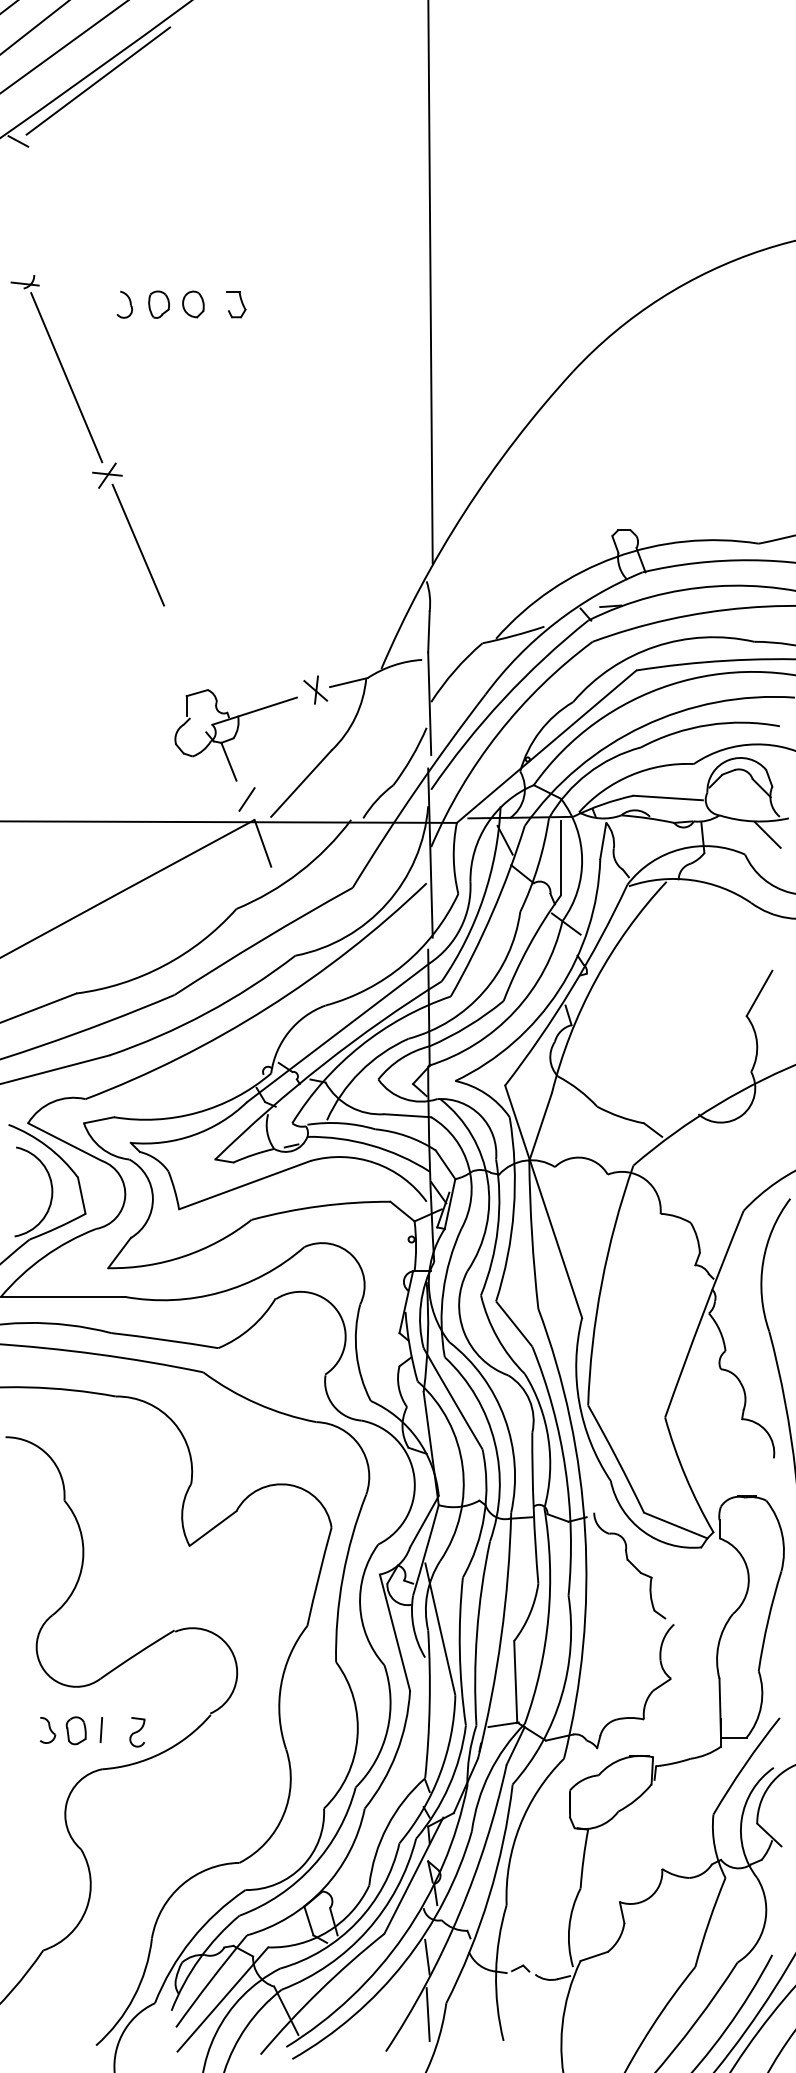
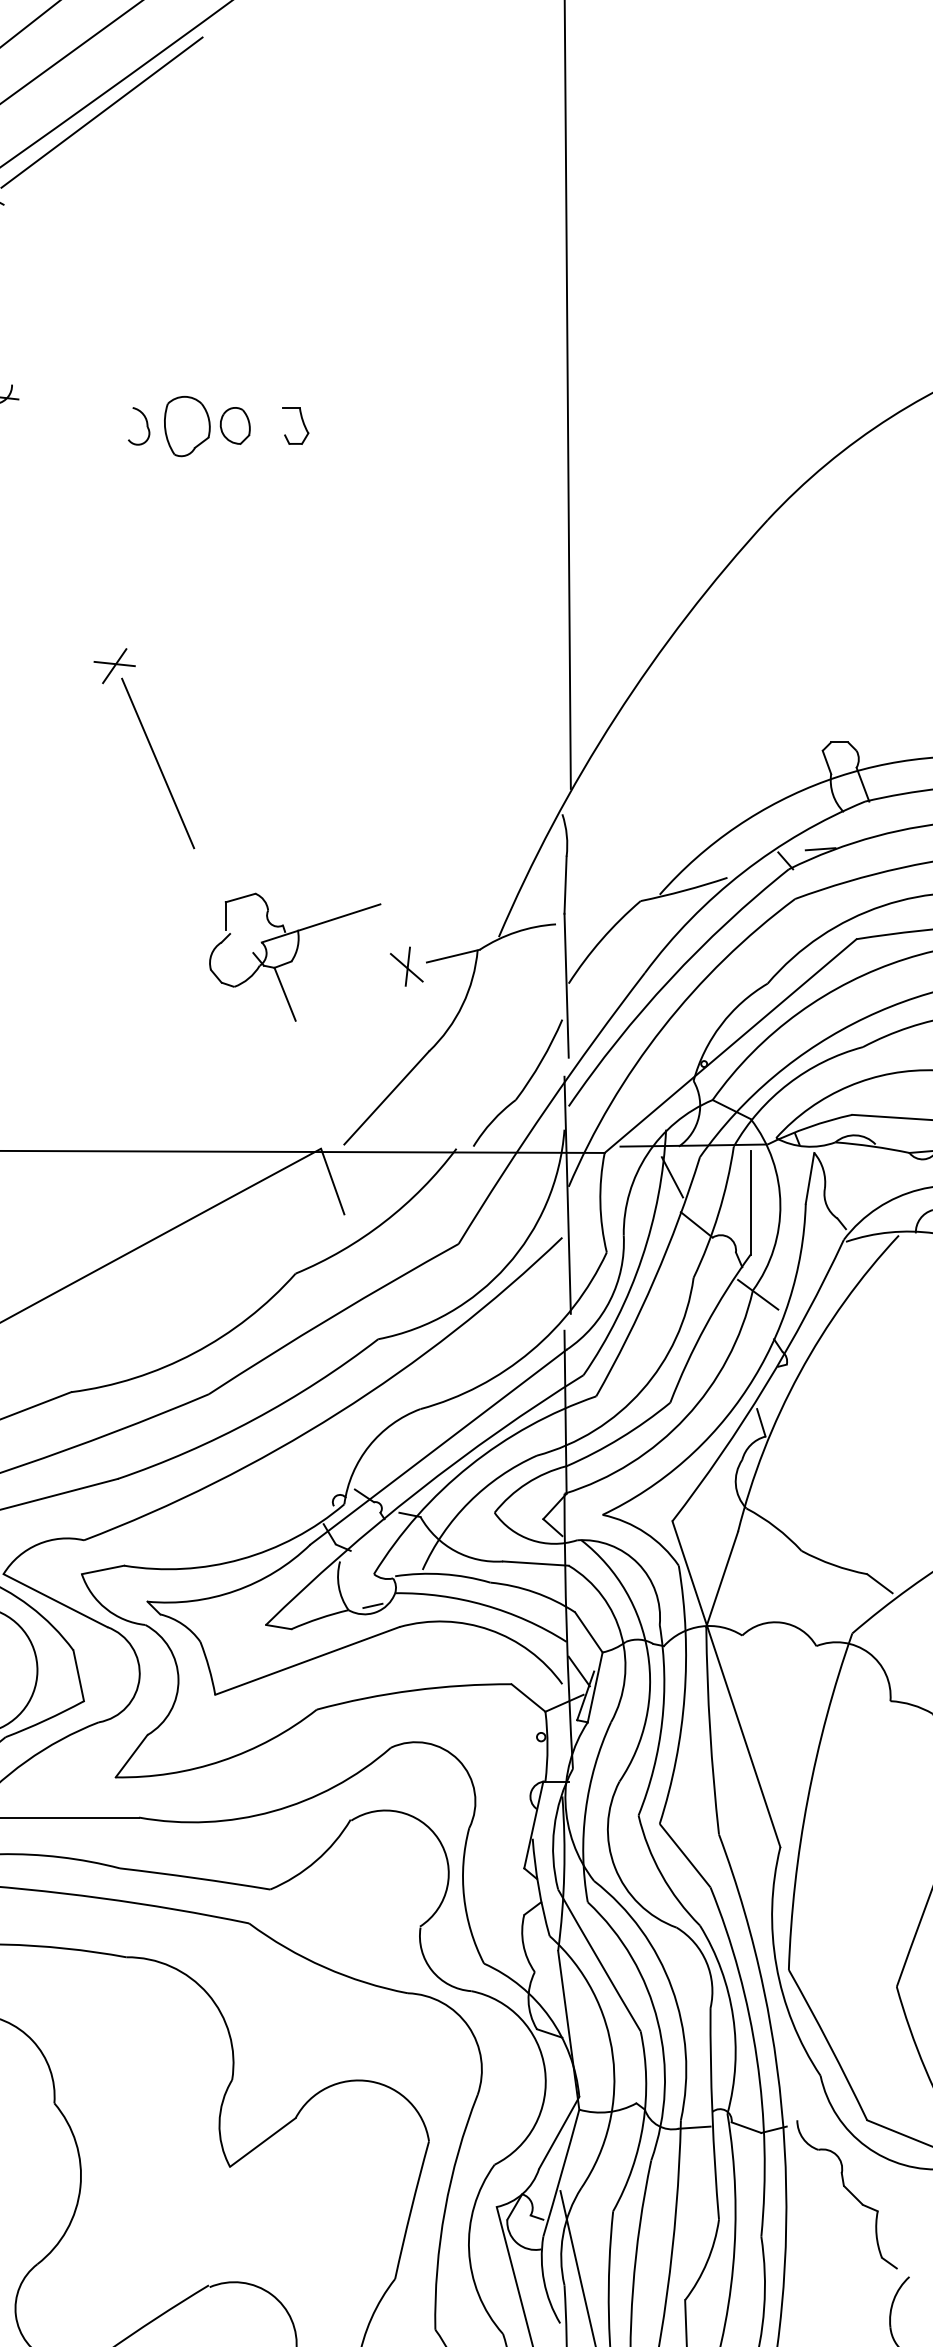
part: (158, 304) -> (186, 425), size x1.6
line: (66, 377) -> (57, 528), removed
part: (235, 735) -> (294, 957), moved
line: (246, 799) -> (309, 1120), removed

